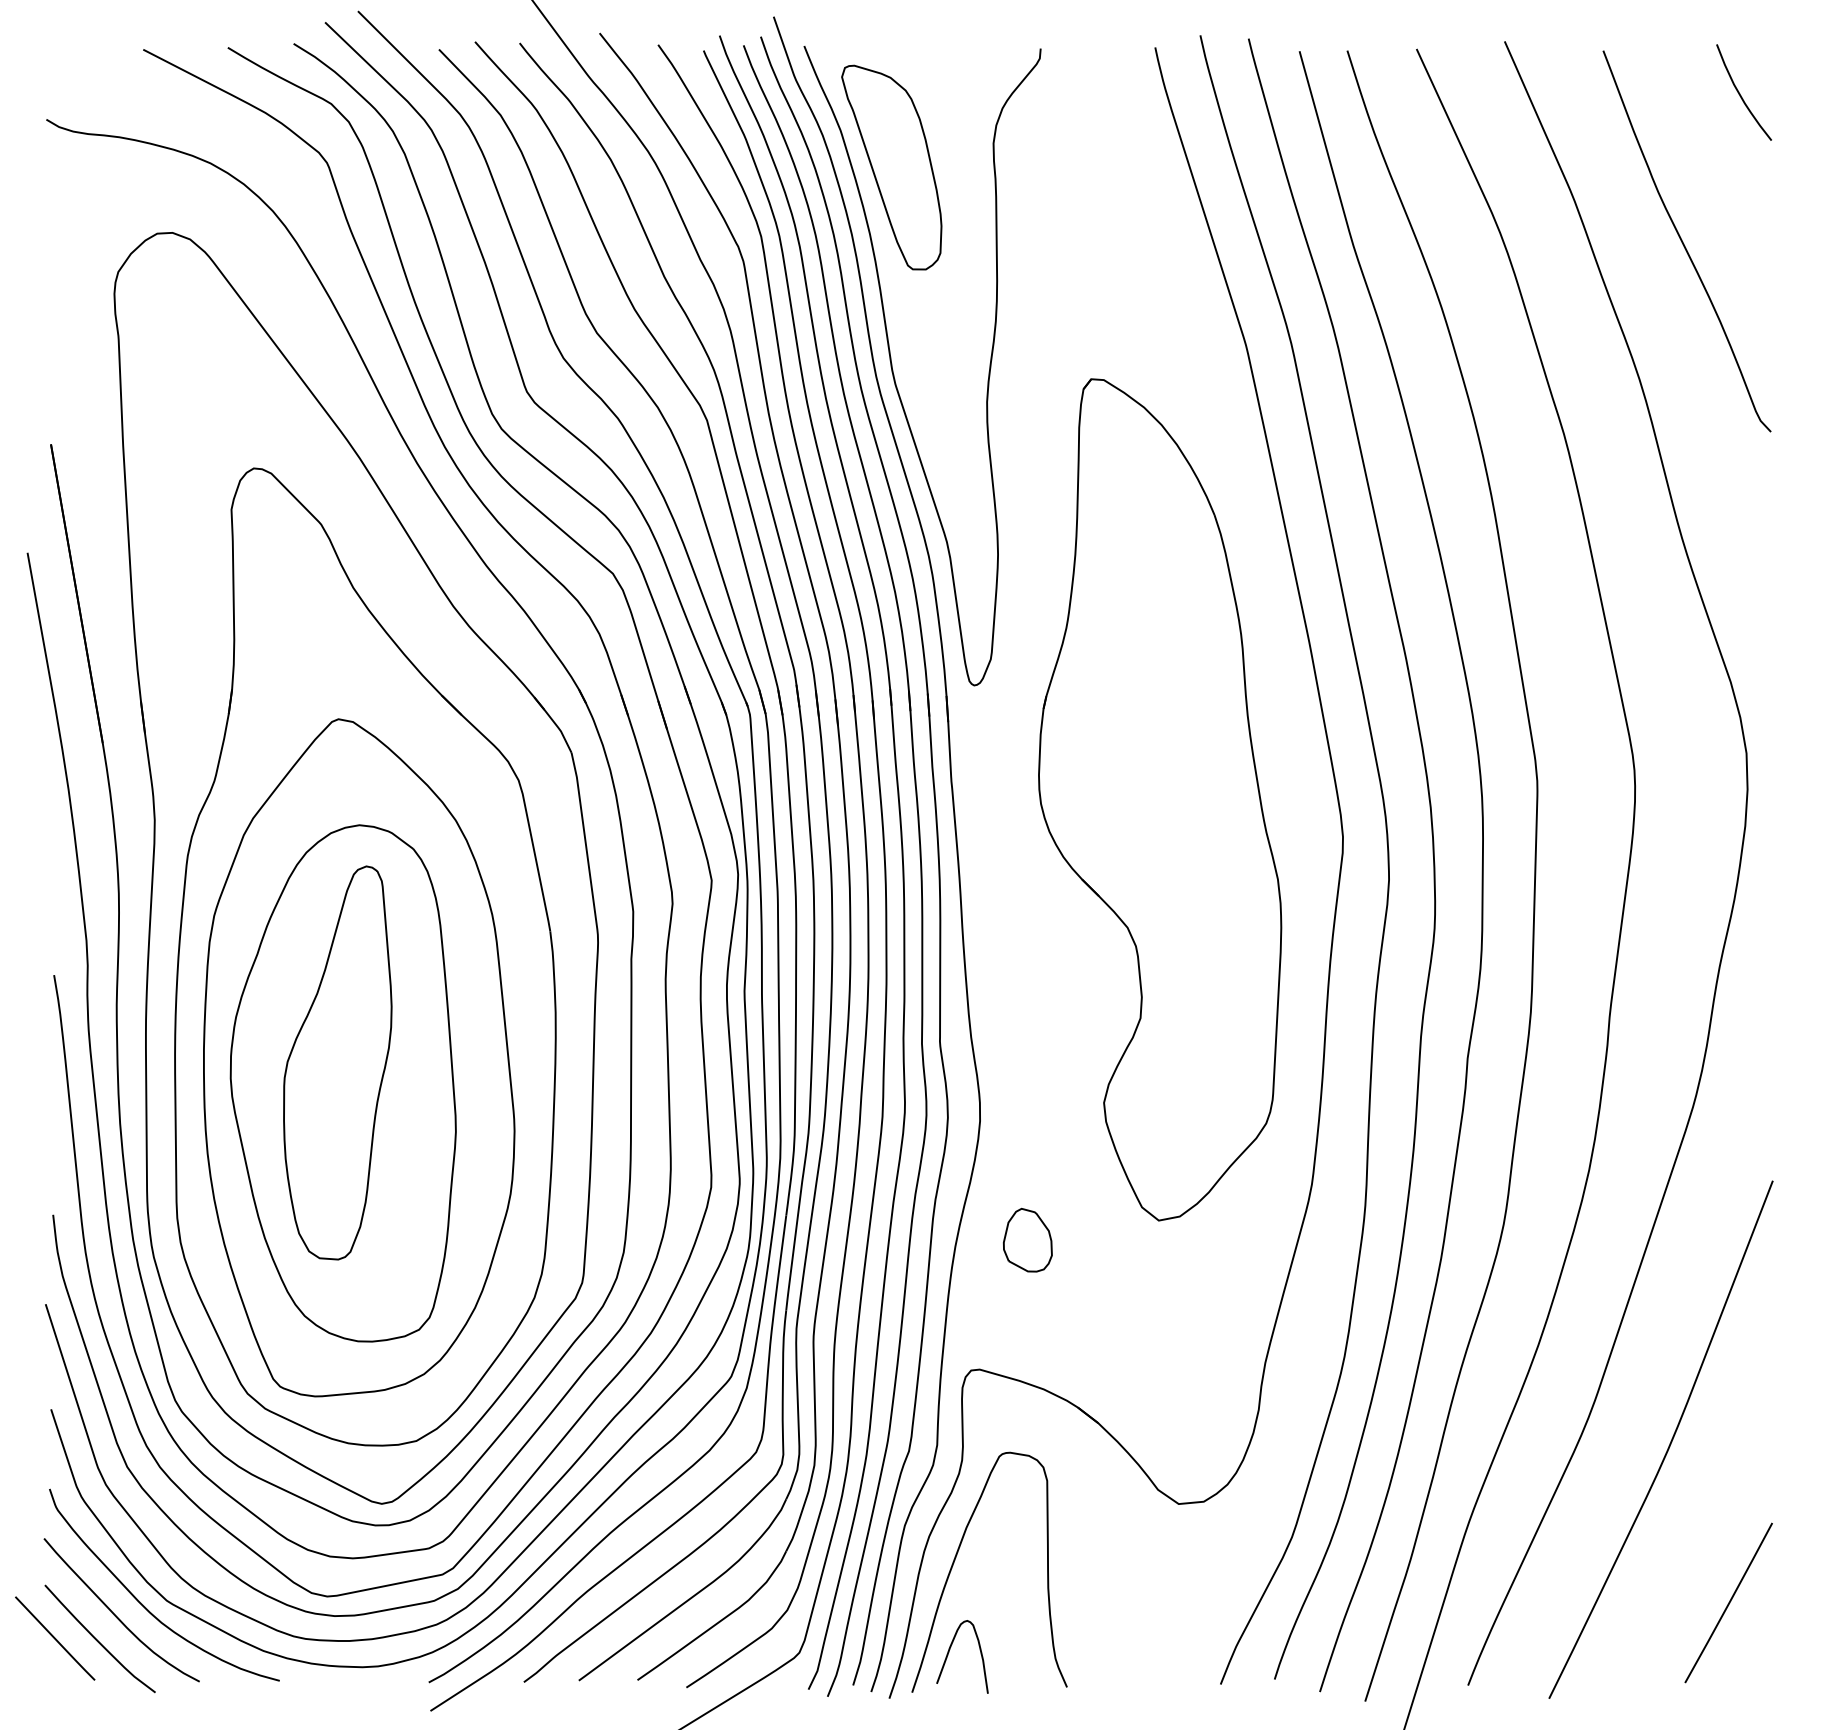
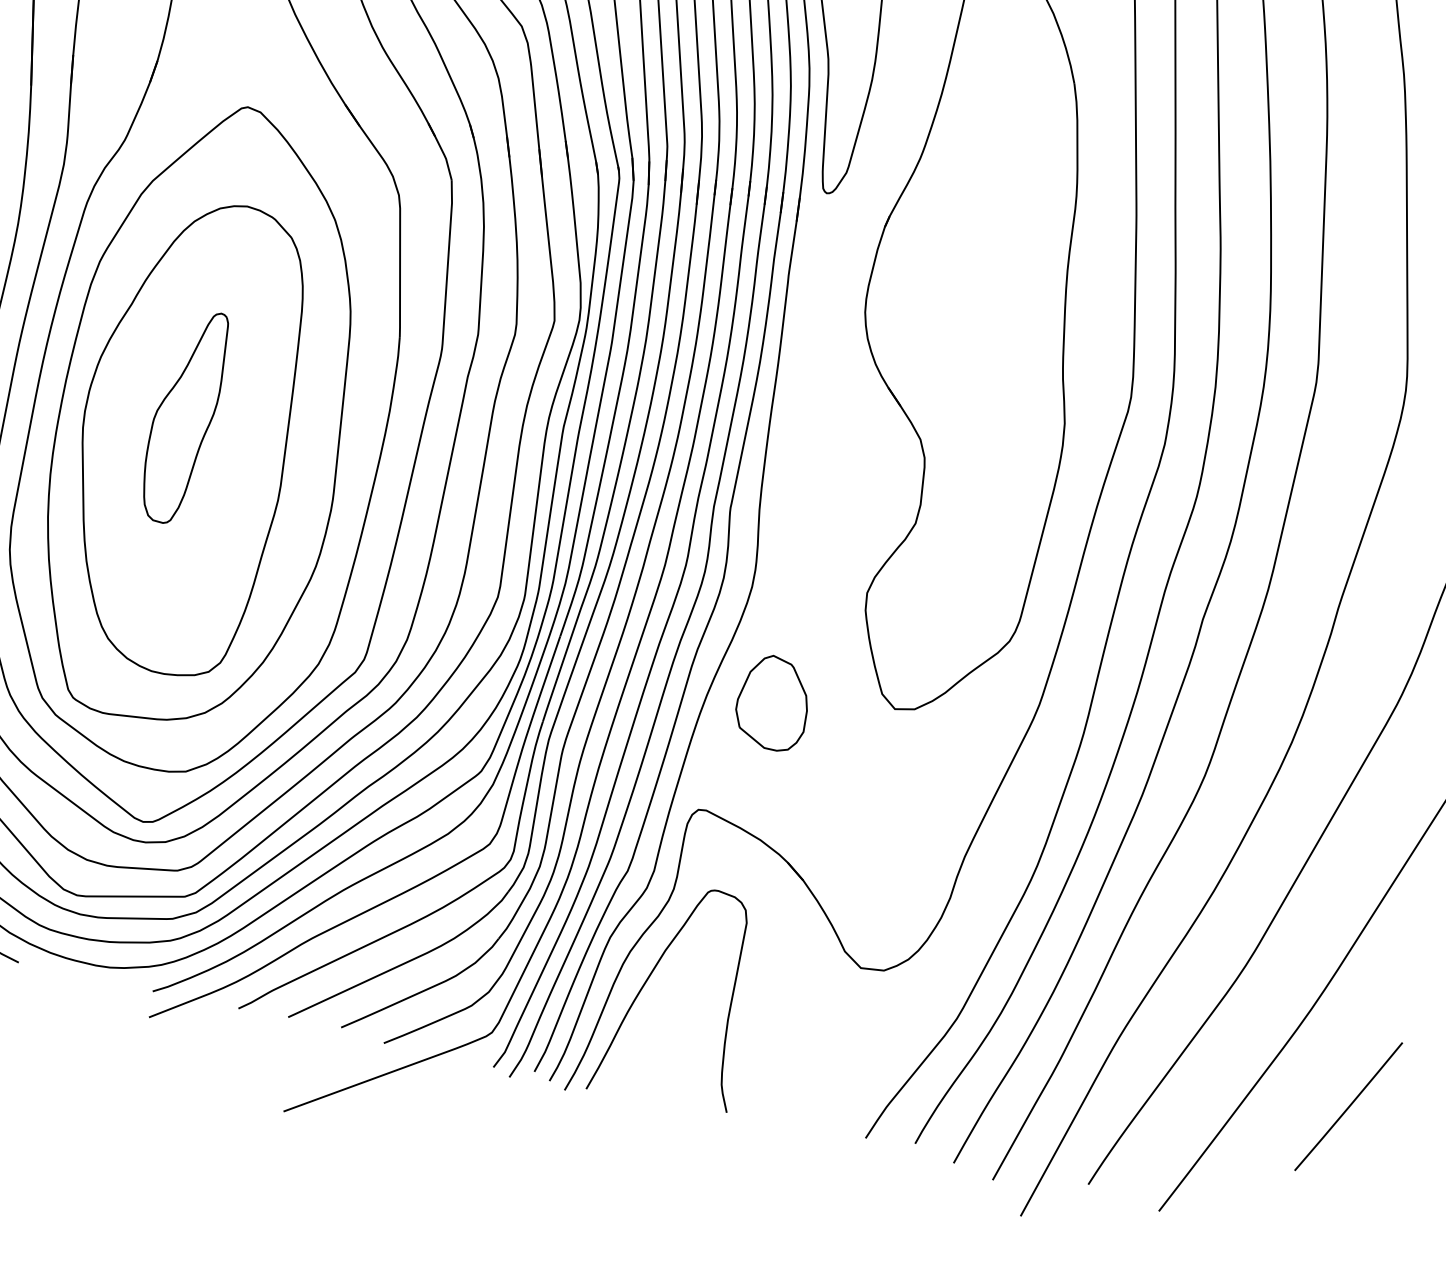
part: (337, 1062) -> (184, 416), size x0.6
part: (1027, 1239) -> (773, 702), size x1.6
line: (1728, 1602) -> (1348, 1106), moved
curve: (949, 1652) -> (627, 1059), removed

